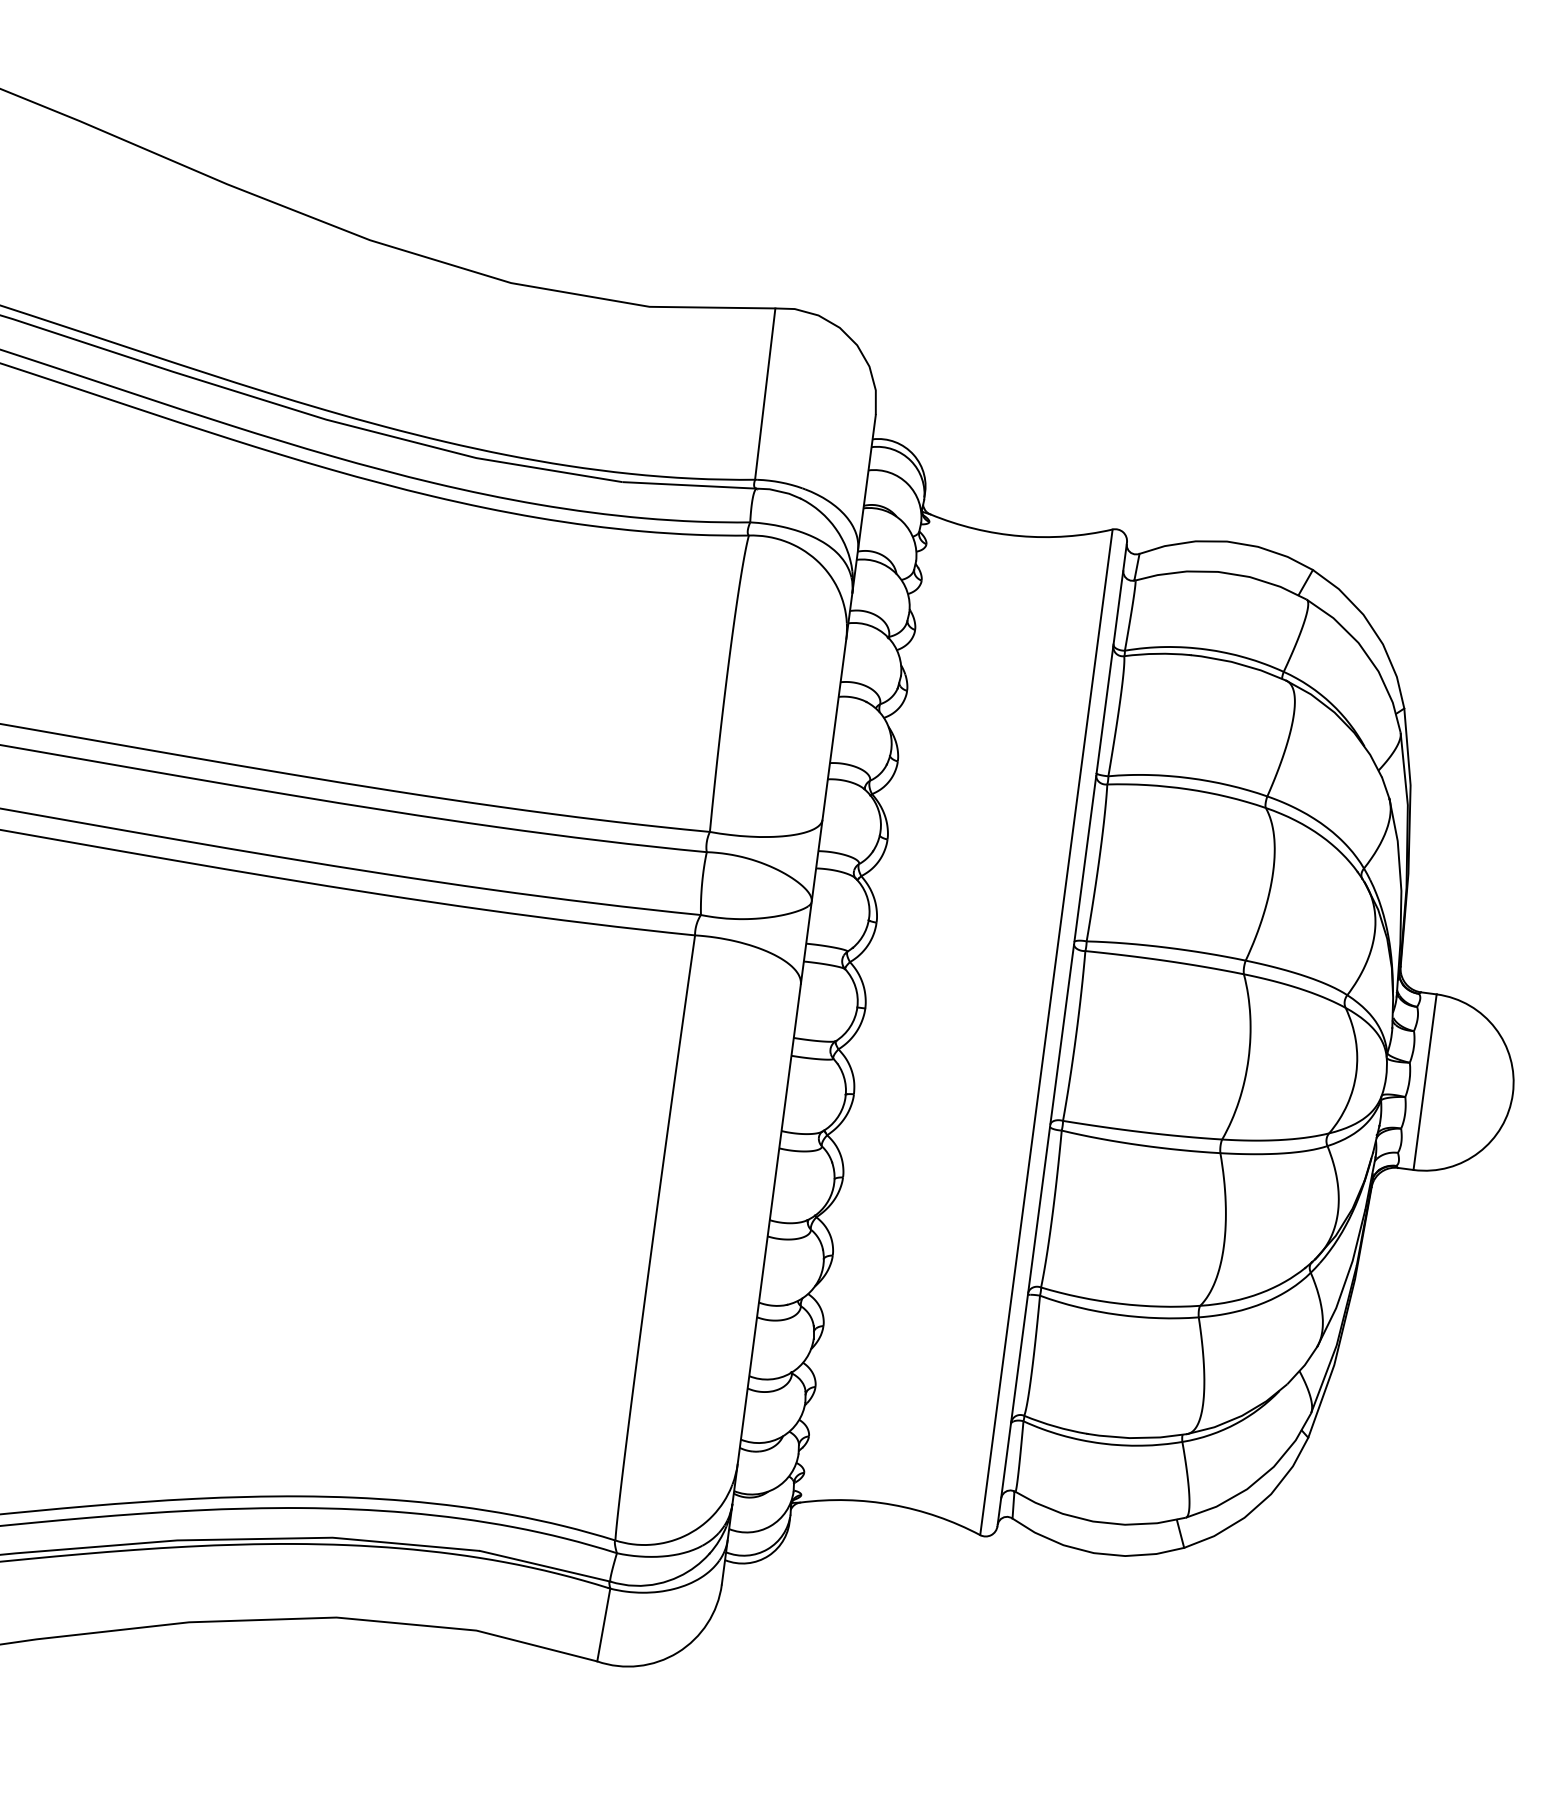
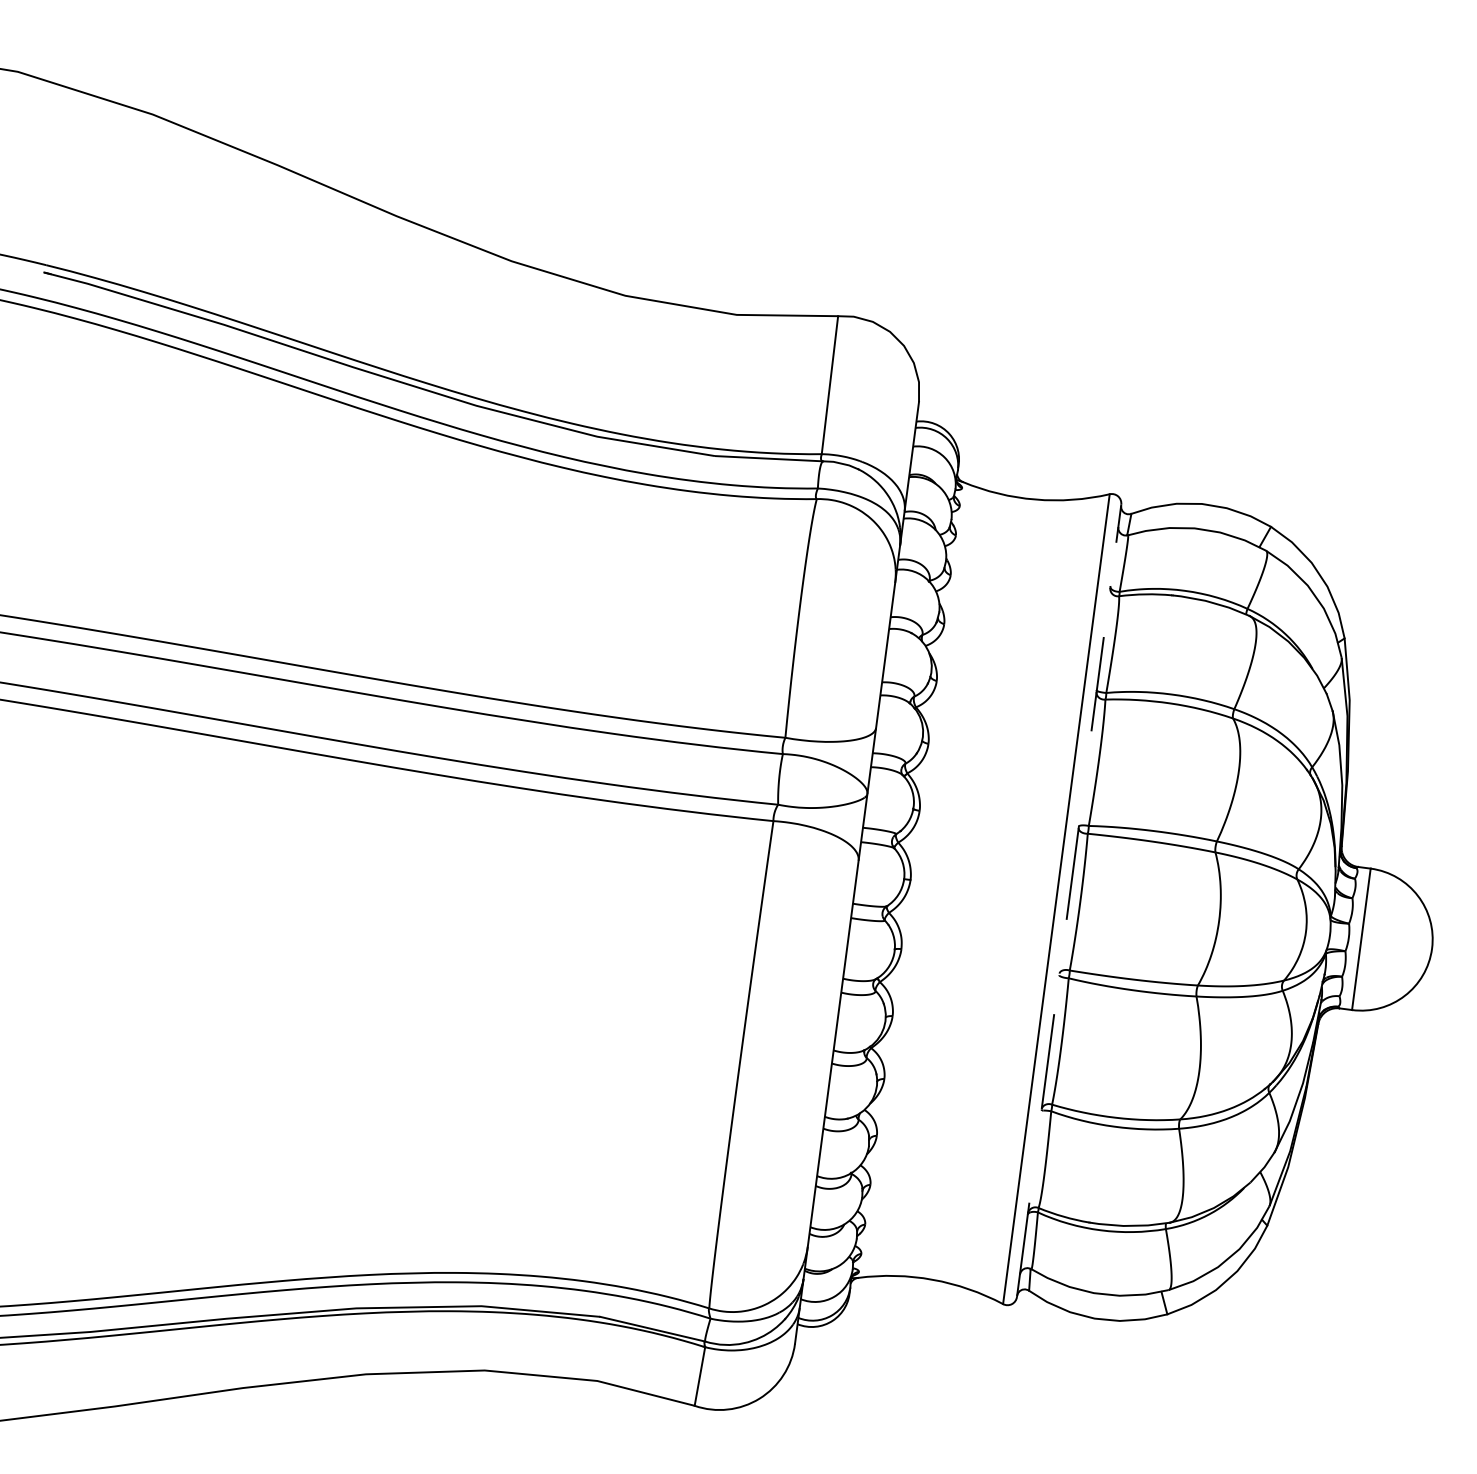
line: (1062, 1033) -> (1069, 900), solid -> dashed

